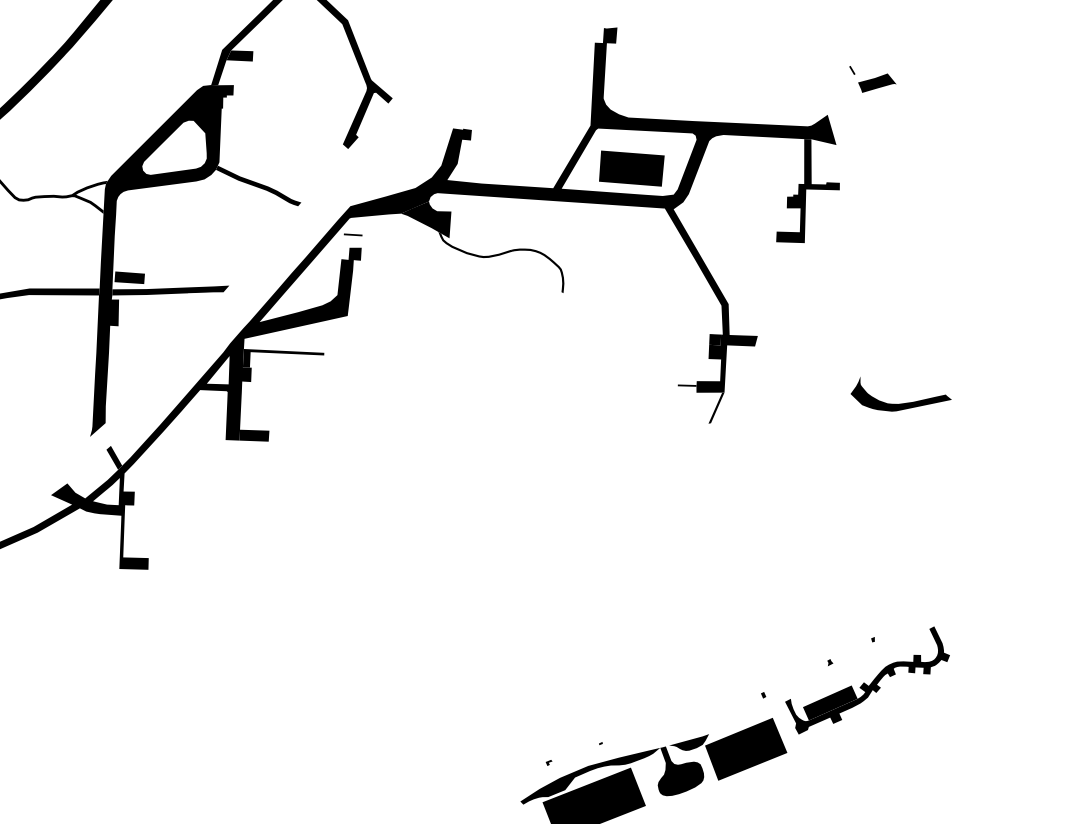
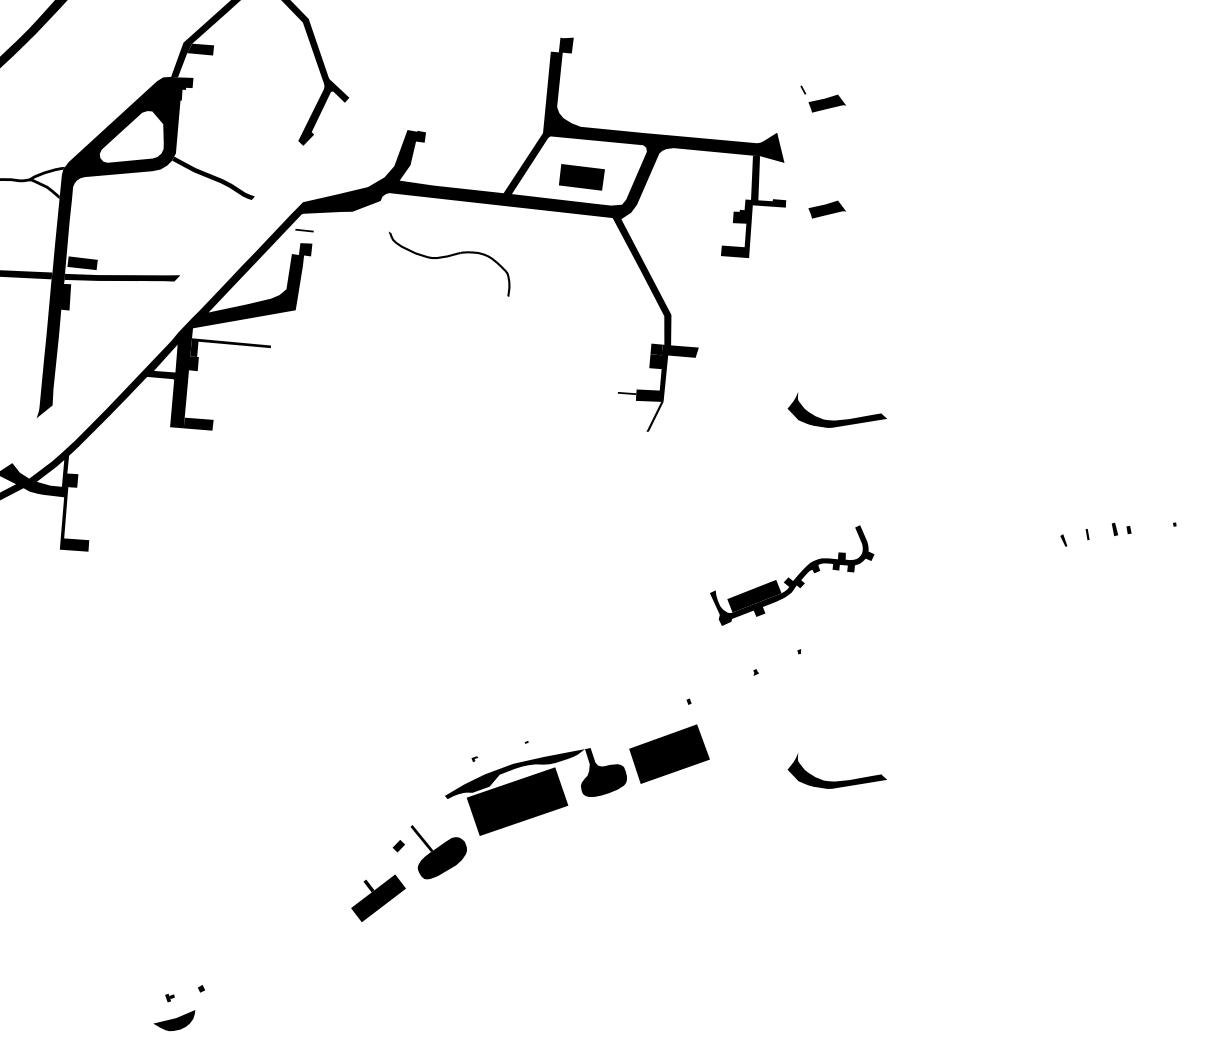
part: (631, 168) -> (581, 177), size x0.7
part: (881, 190) -> (826, 209), added
fill: (426, 220) -> (377, 219), removed
fill: (114, 457) -> (59, 439), removed
part: (867, 680) -> (792, 575), moved
fill: (688, 742) -> (613, 745), removed
part: (916, 769) -> (836, 781), added

